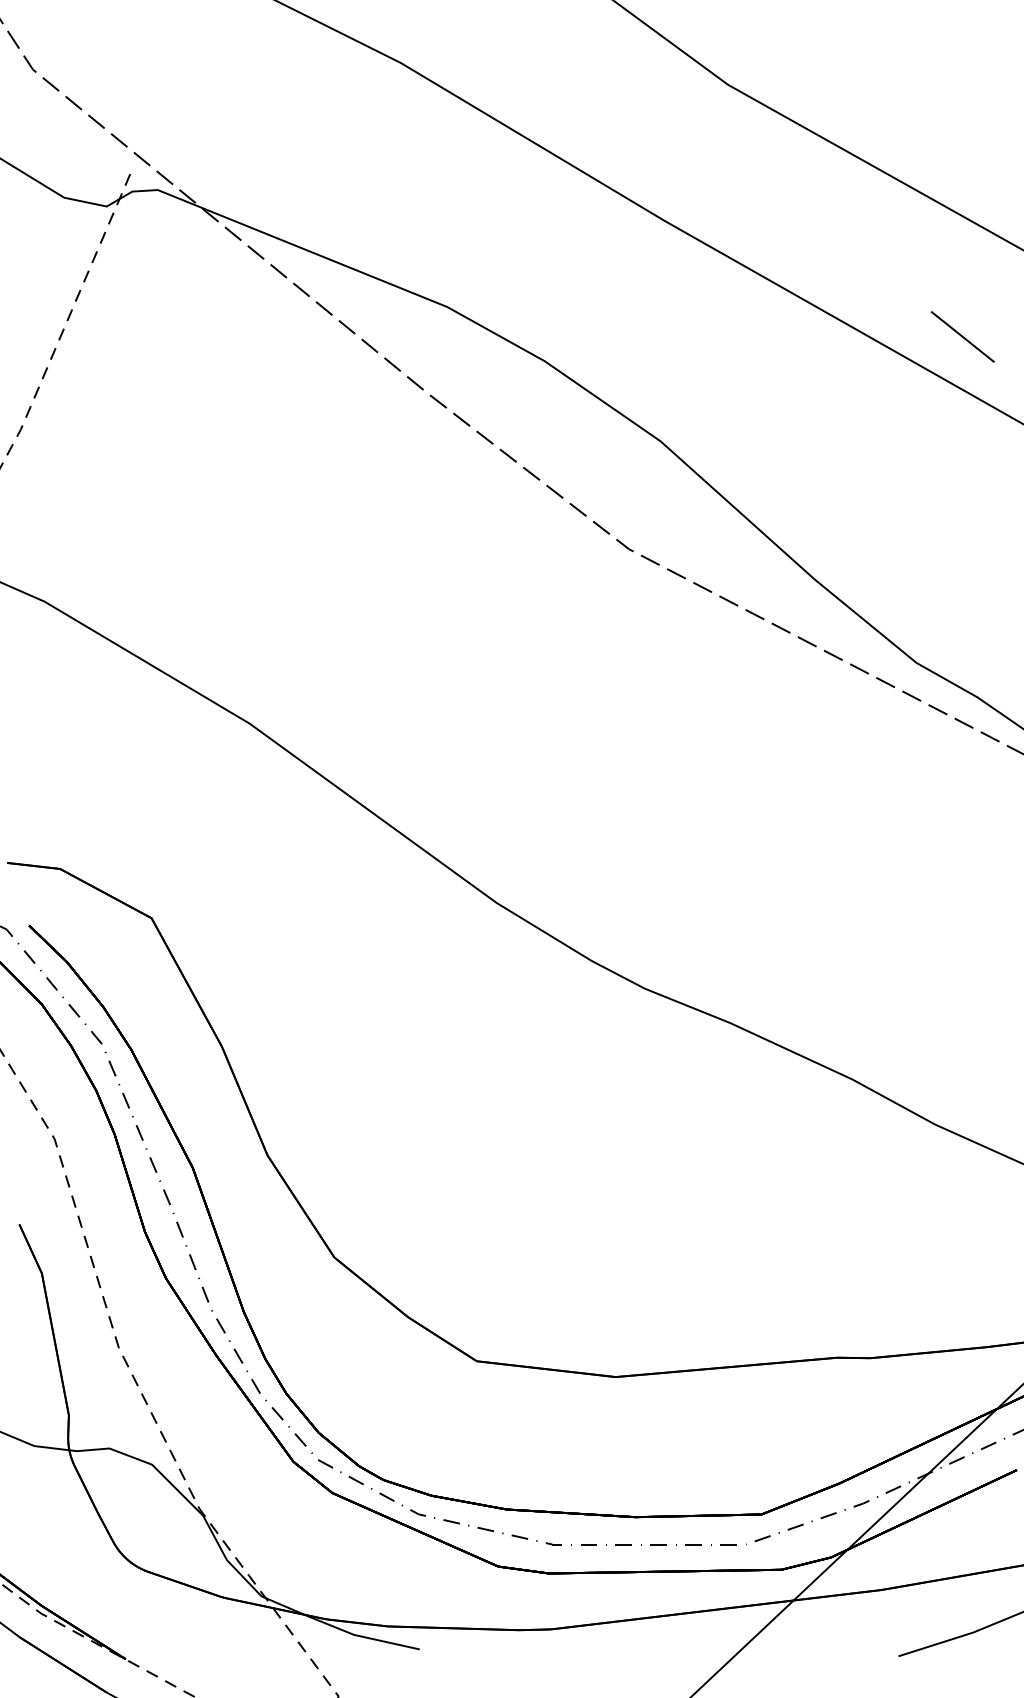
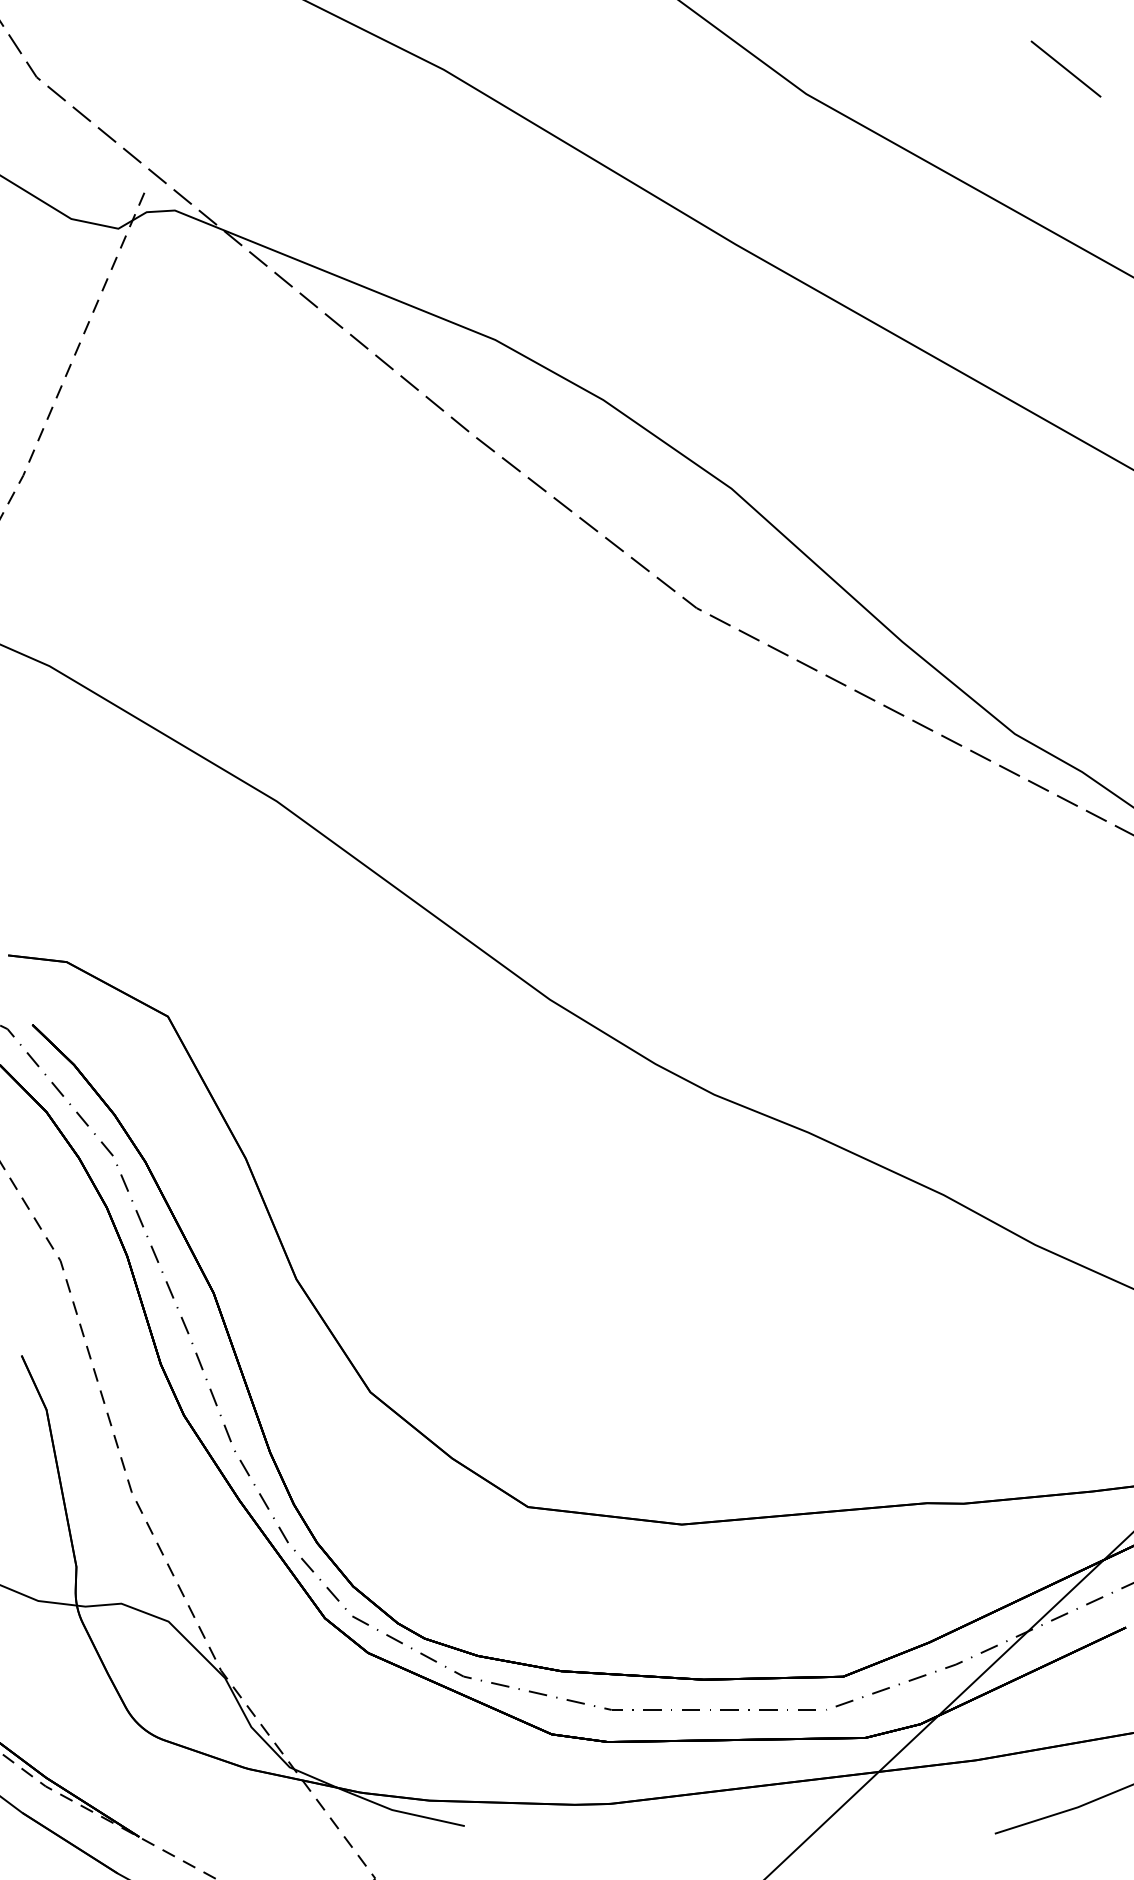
line: (962, 336) -> (1065, 68), moved

